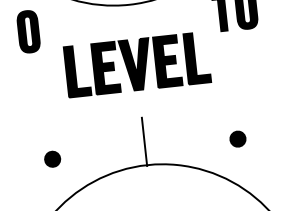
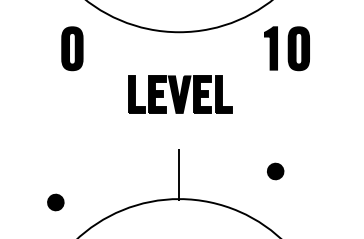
part: (137, 64) -> (180, 94), size x0.7
part: (237, 139) -> (275, 171), moved
part: (52, 159) -> (55, 202), moved

